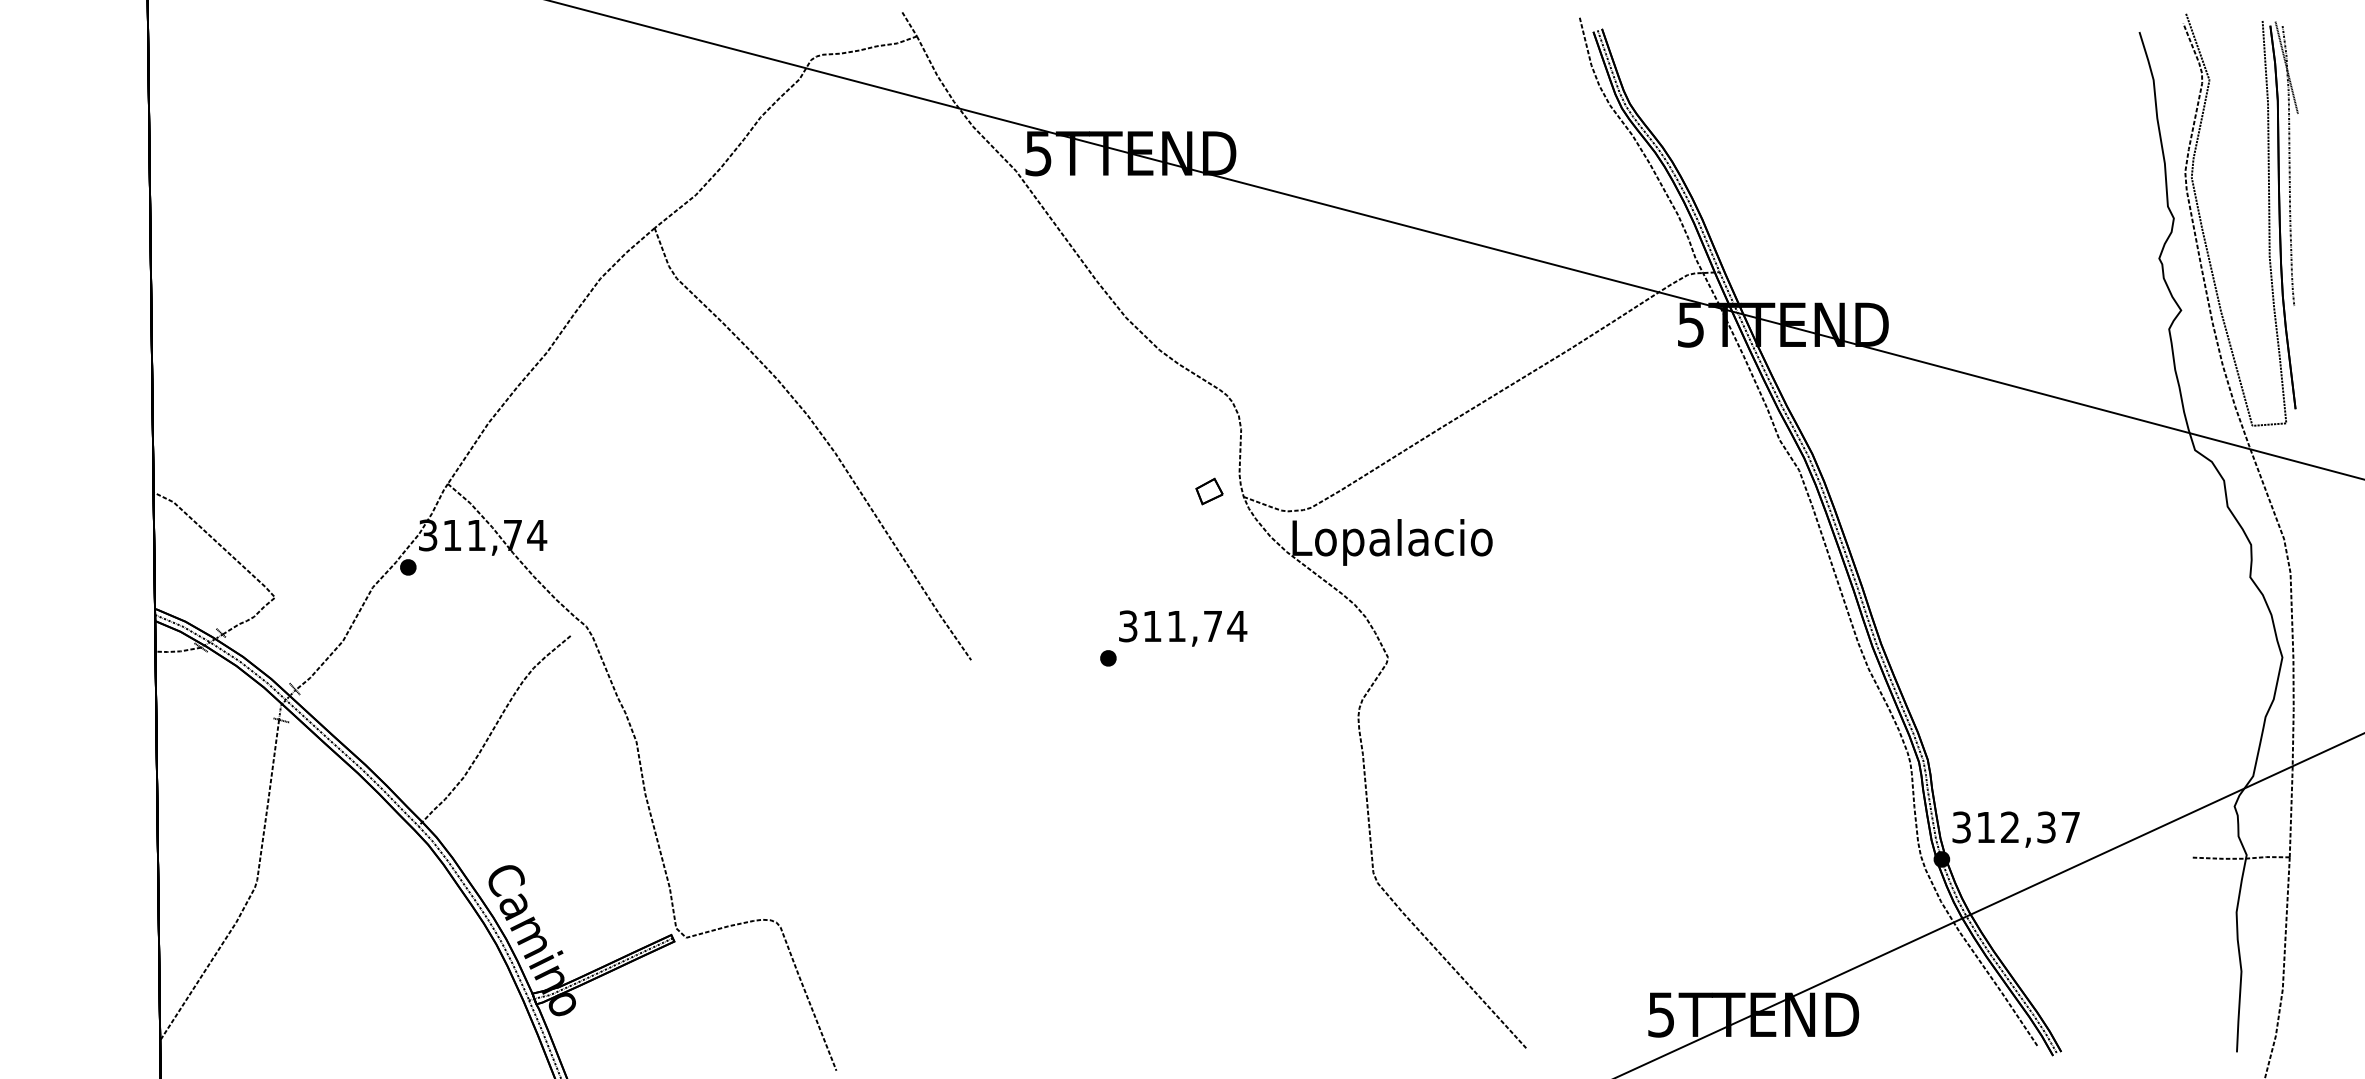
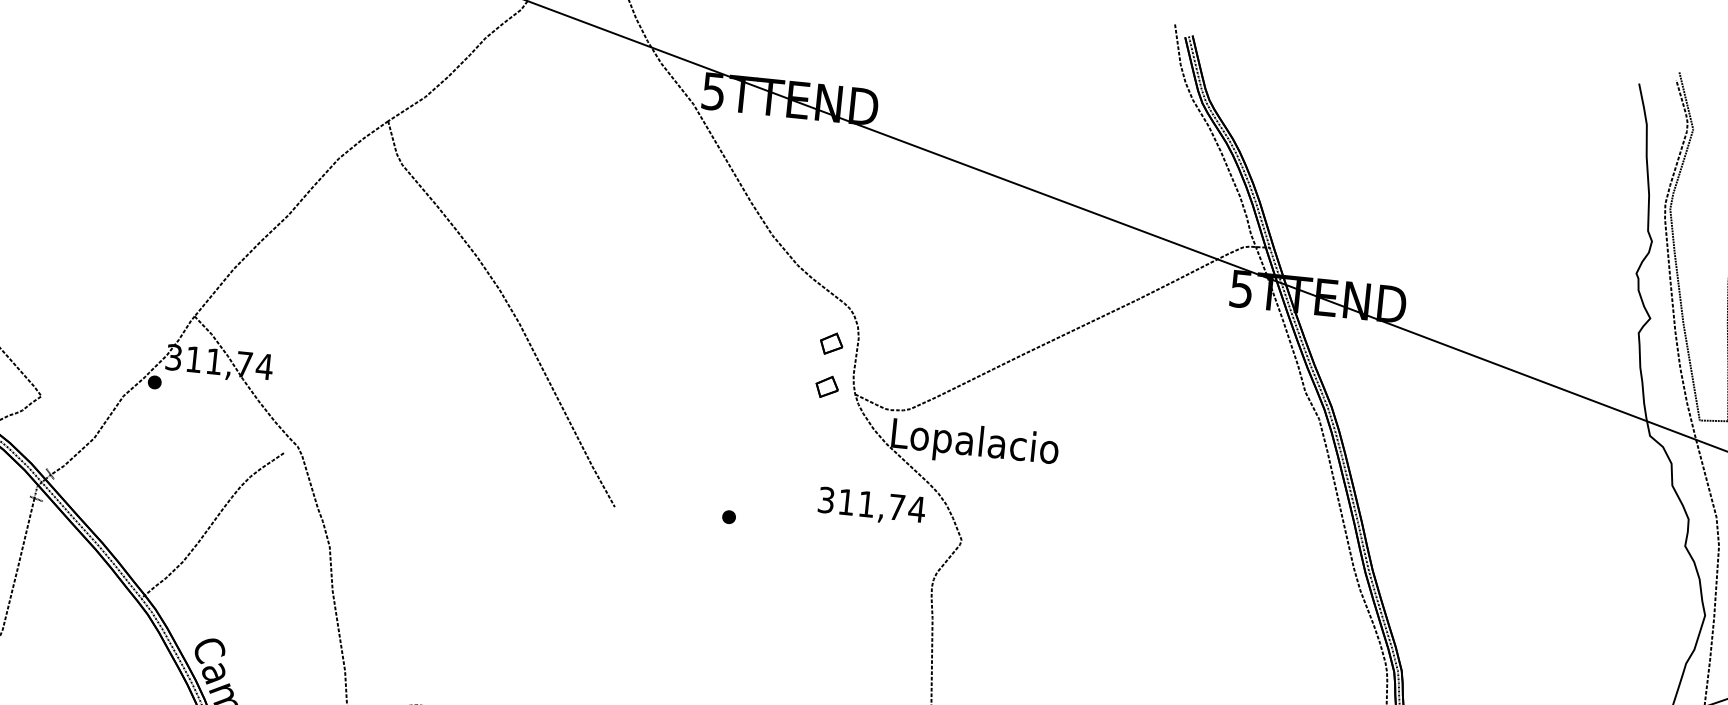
part: (1209, 439) -> (831, 343), added
text: (1183, 628) -> (872, 506), moved

